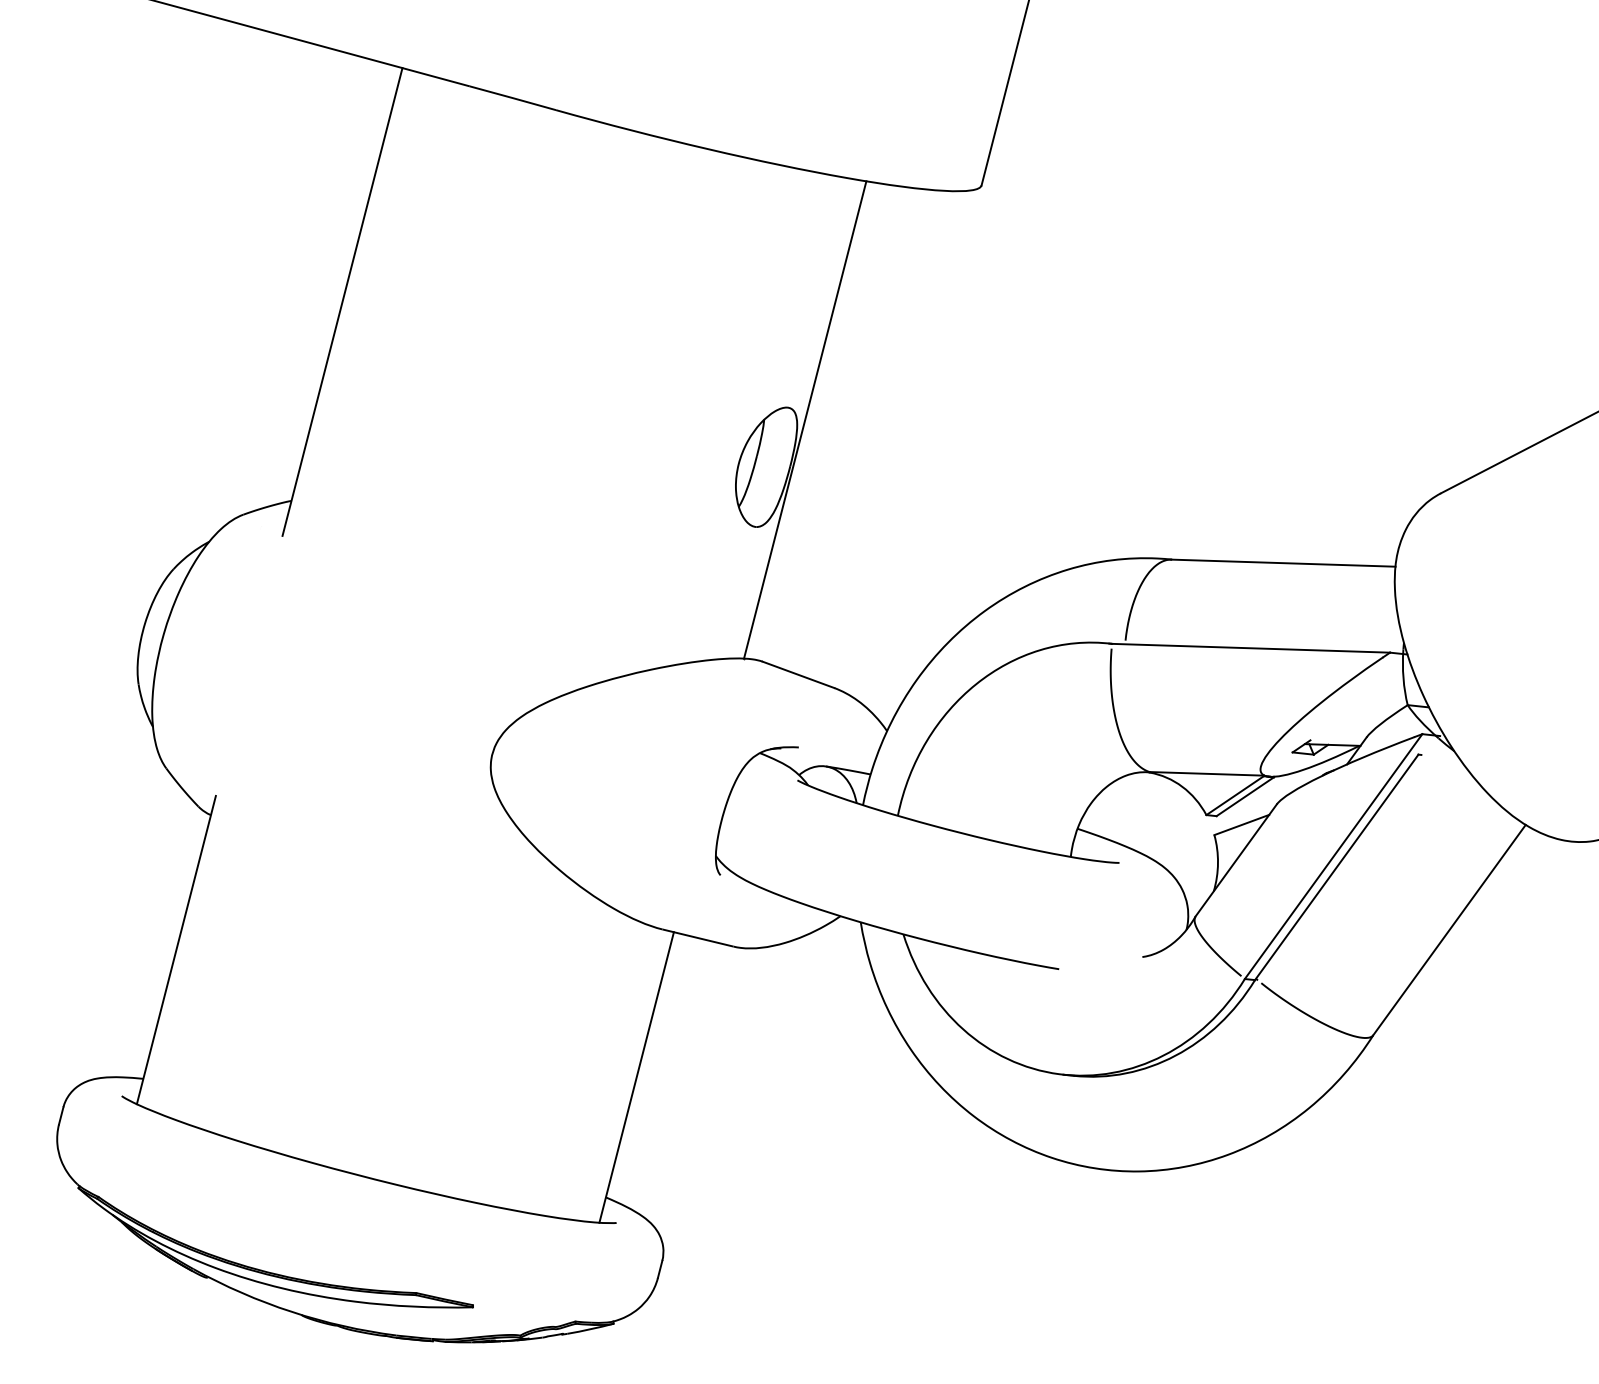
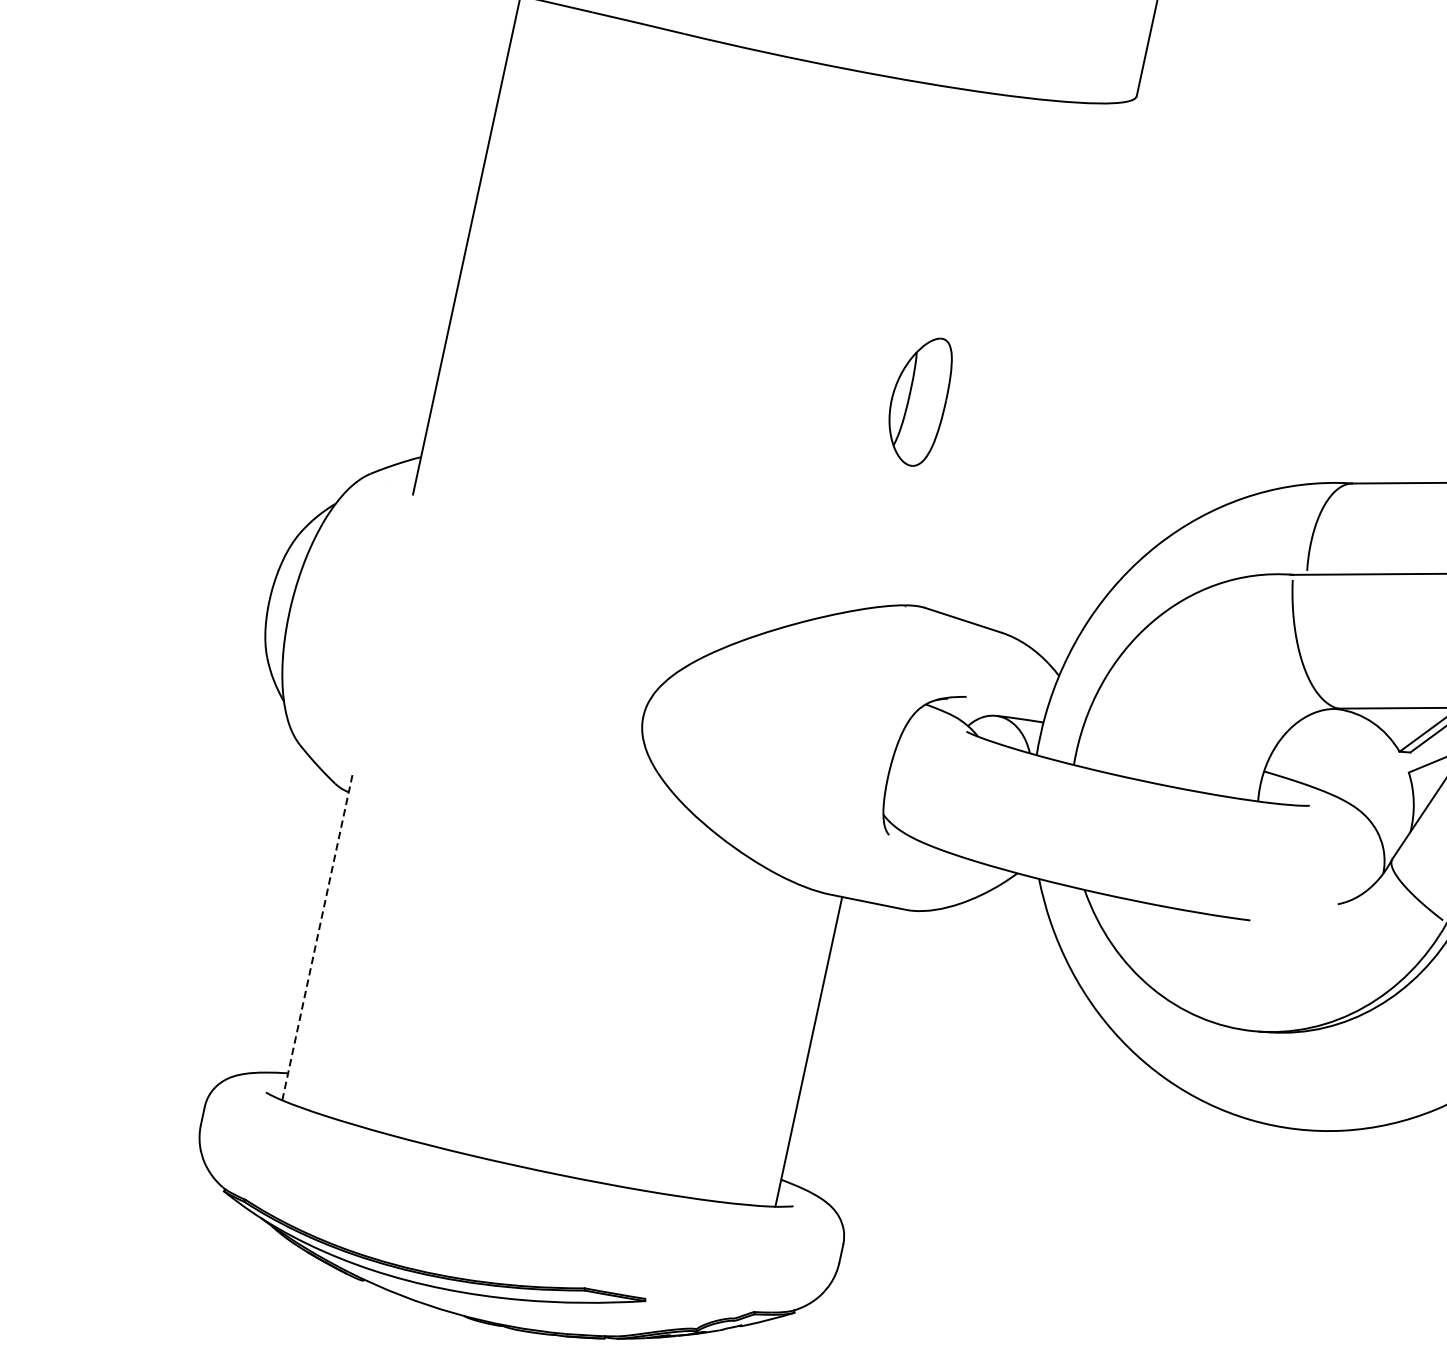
line: (805, 419) -> (960, 350), removed
line: (176, 949) -> (317, 935), solid -> dashed

